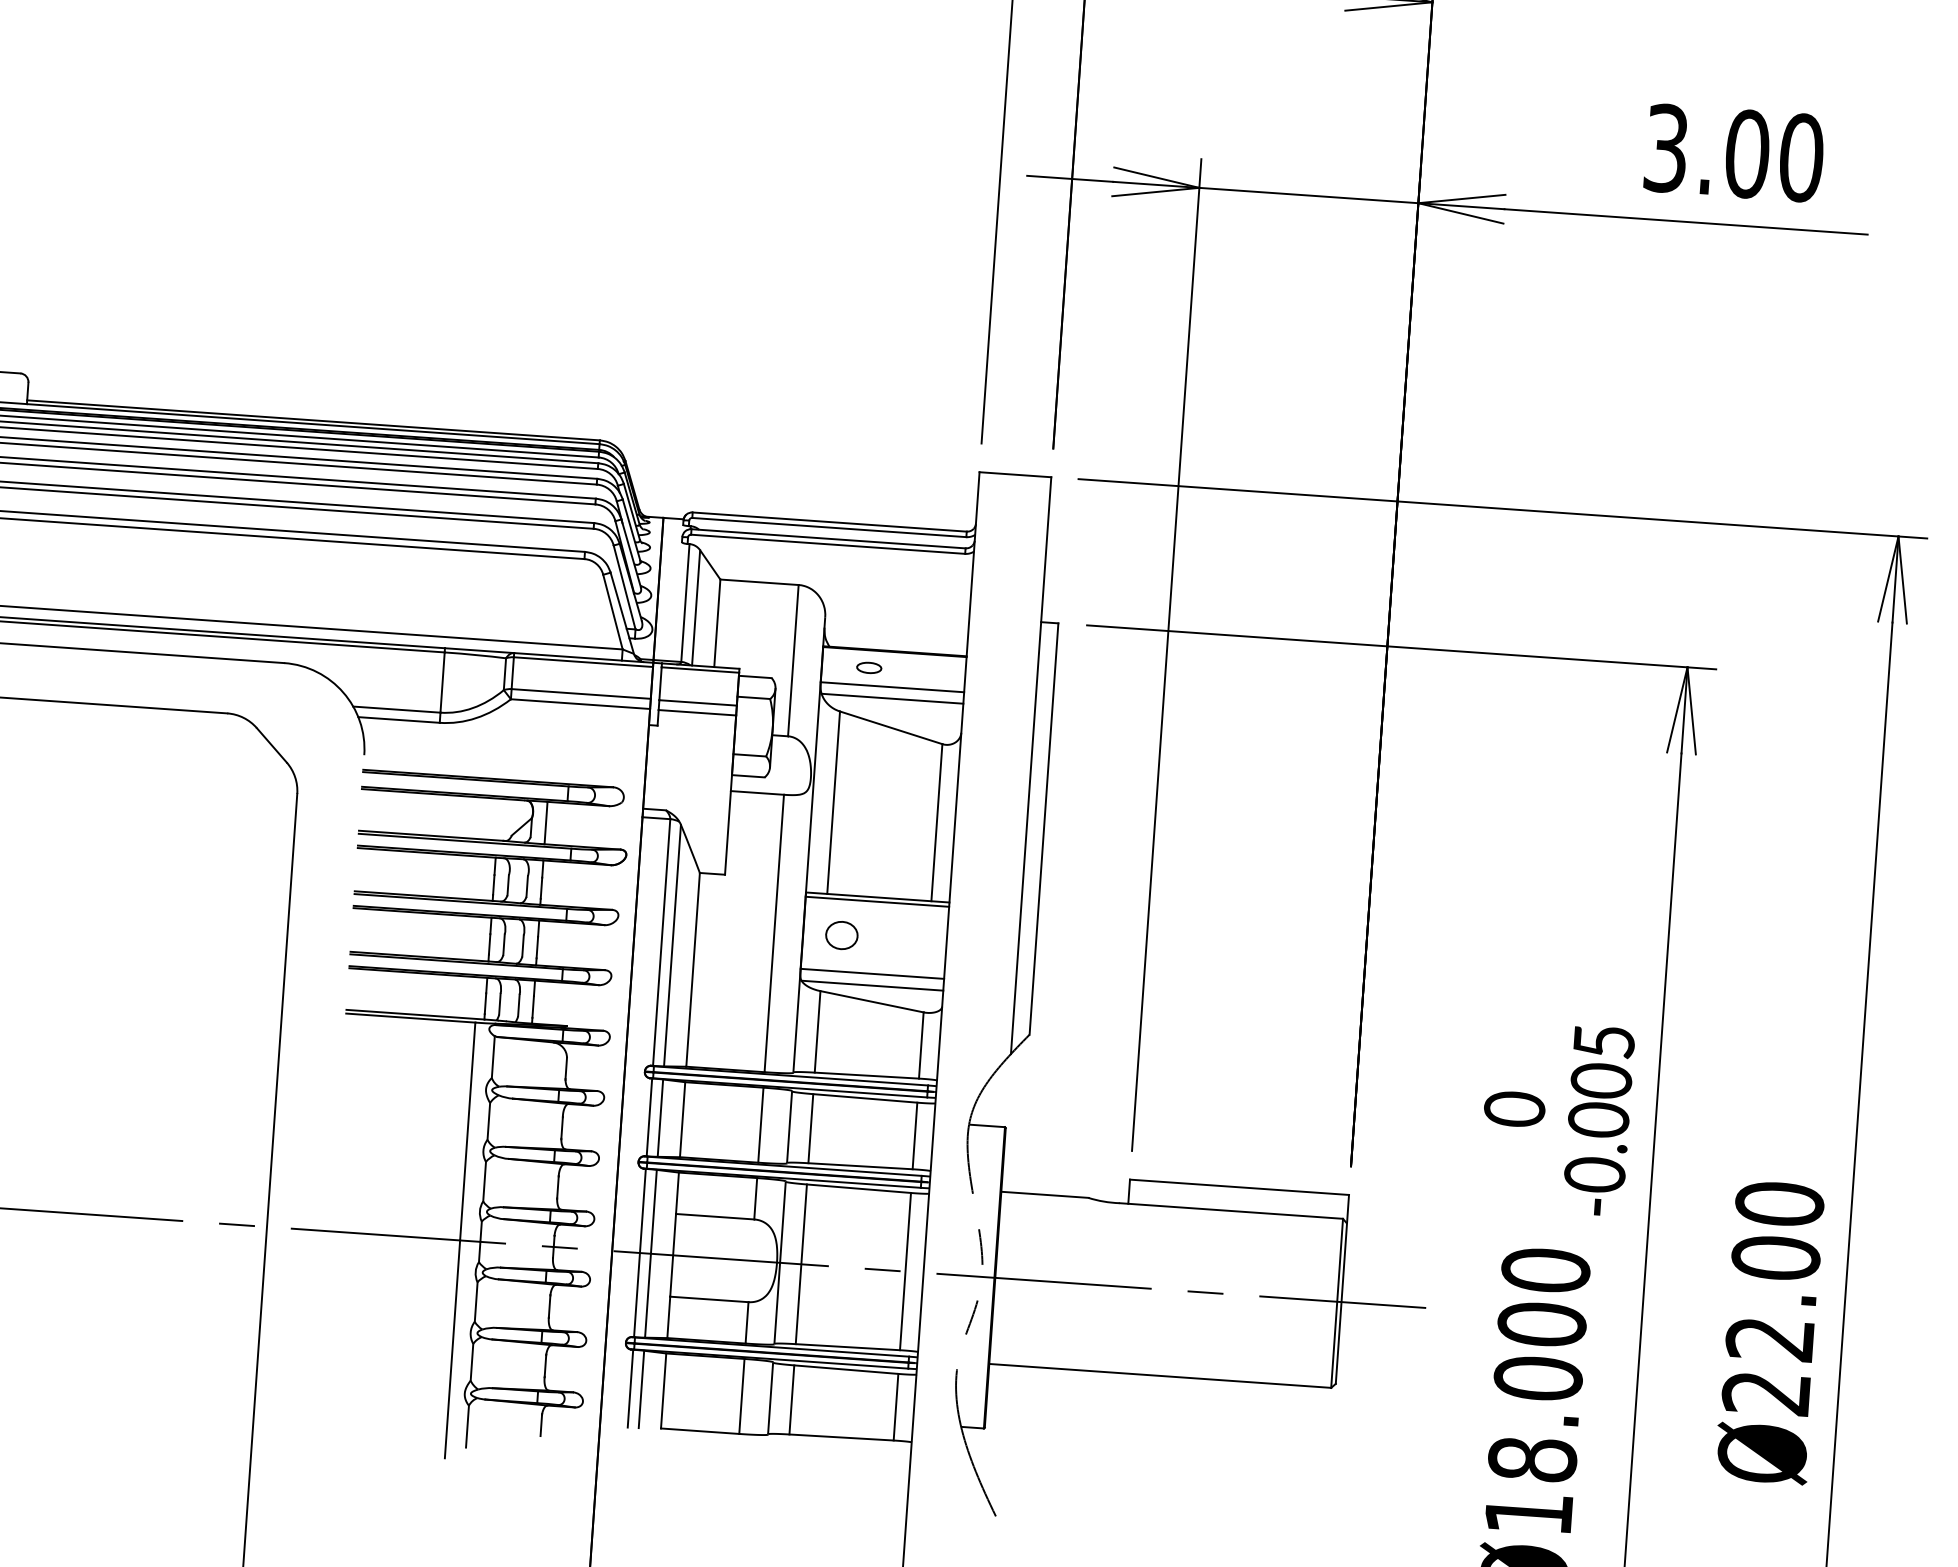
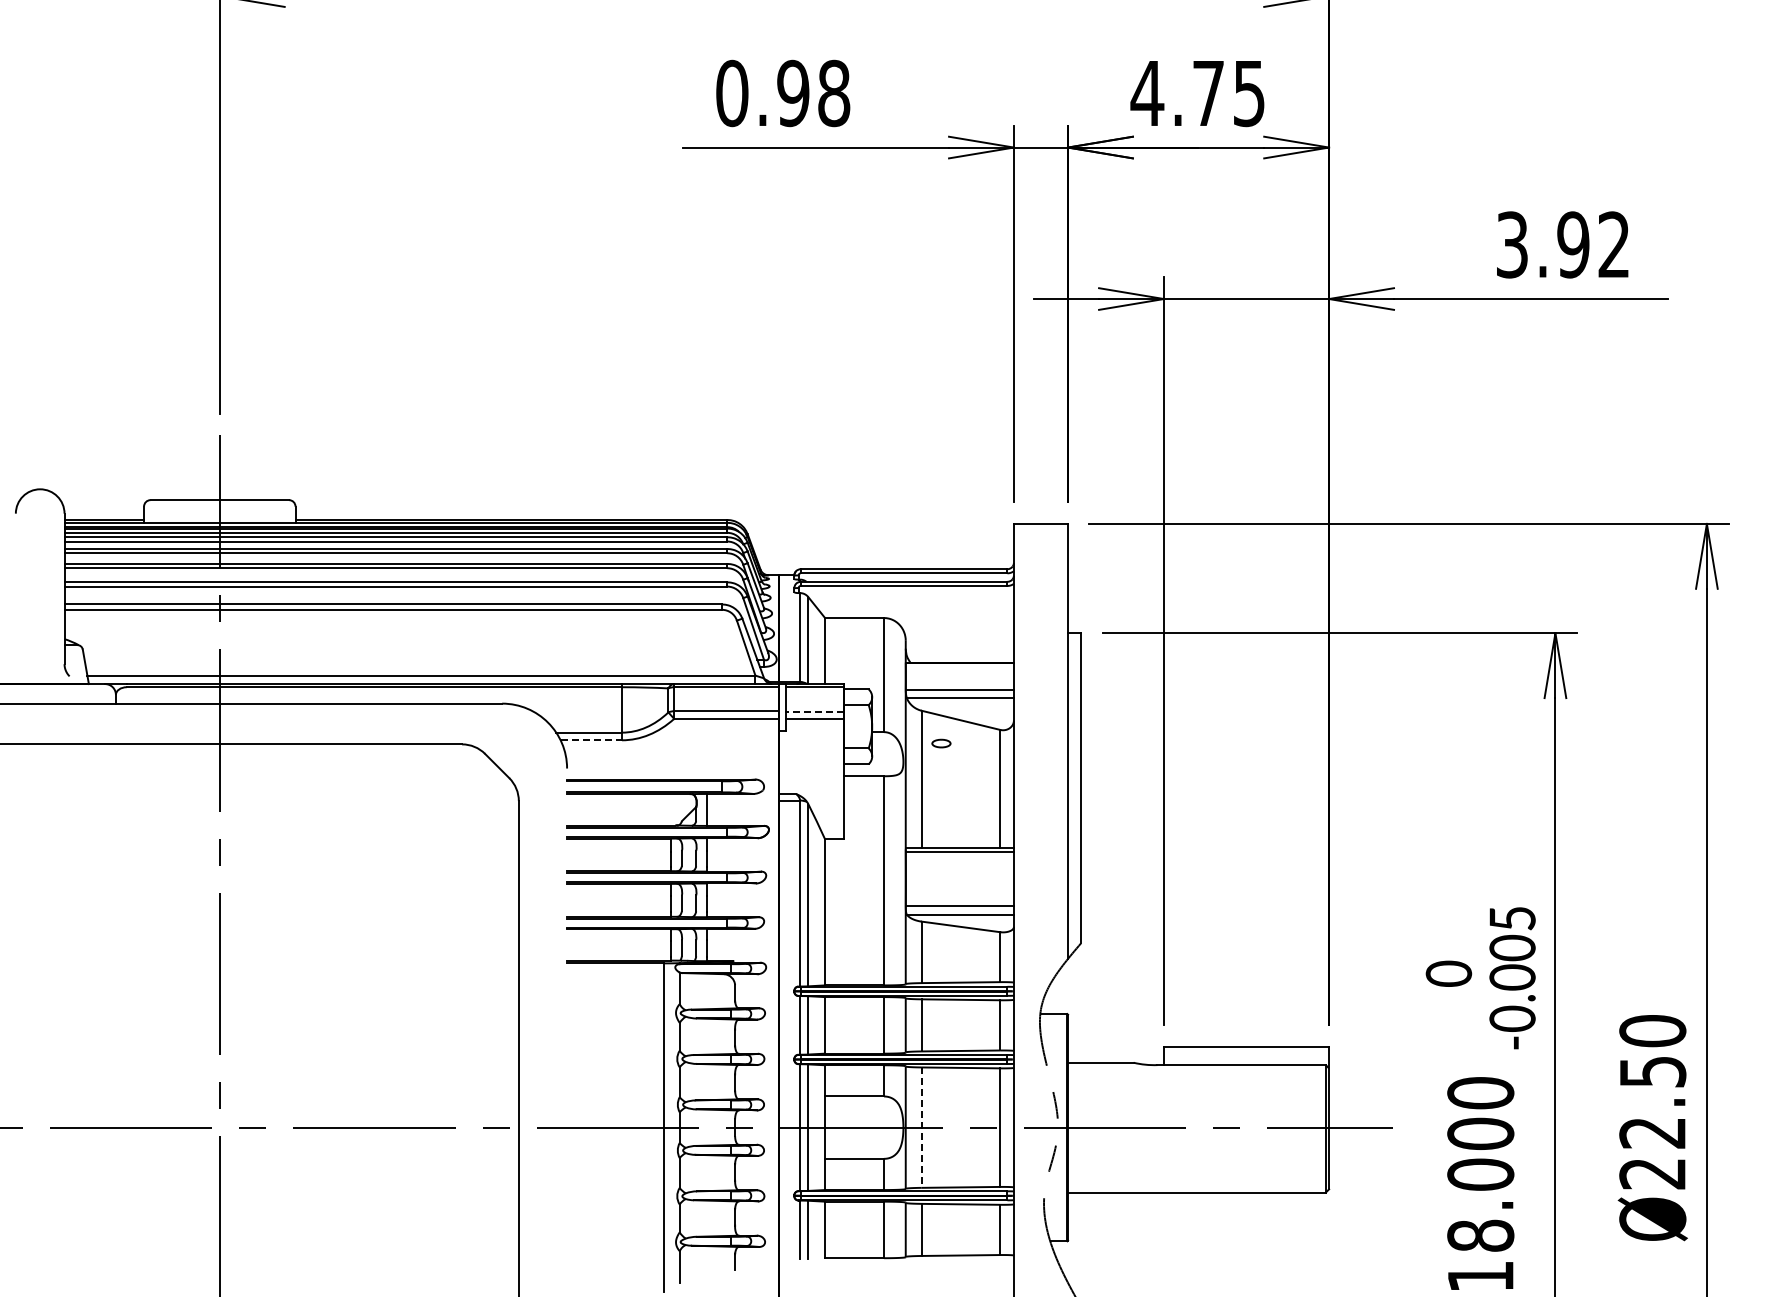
text: (1774, 155) -> (1593, 244), 3.00 -> 3.92
part: (869, 667) -> (941, 743), moved
line: (697, 702) -> (814, 711), solid -> dashed
line: (399, 720) -> (591, 740), solid -> dashed
part: (841, 935) -> (934, 878), removed
text: (1775, 1257) -> (1652, 1071), Ø22.00 -> Ø22.50
line: (800, 1265) -> (921, 1128), solid -> dashed

